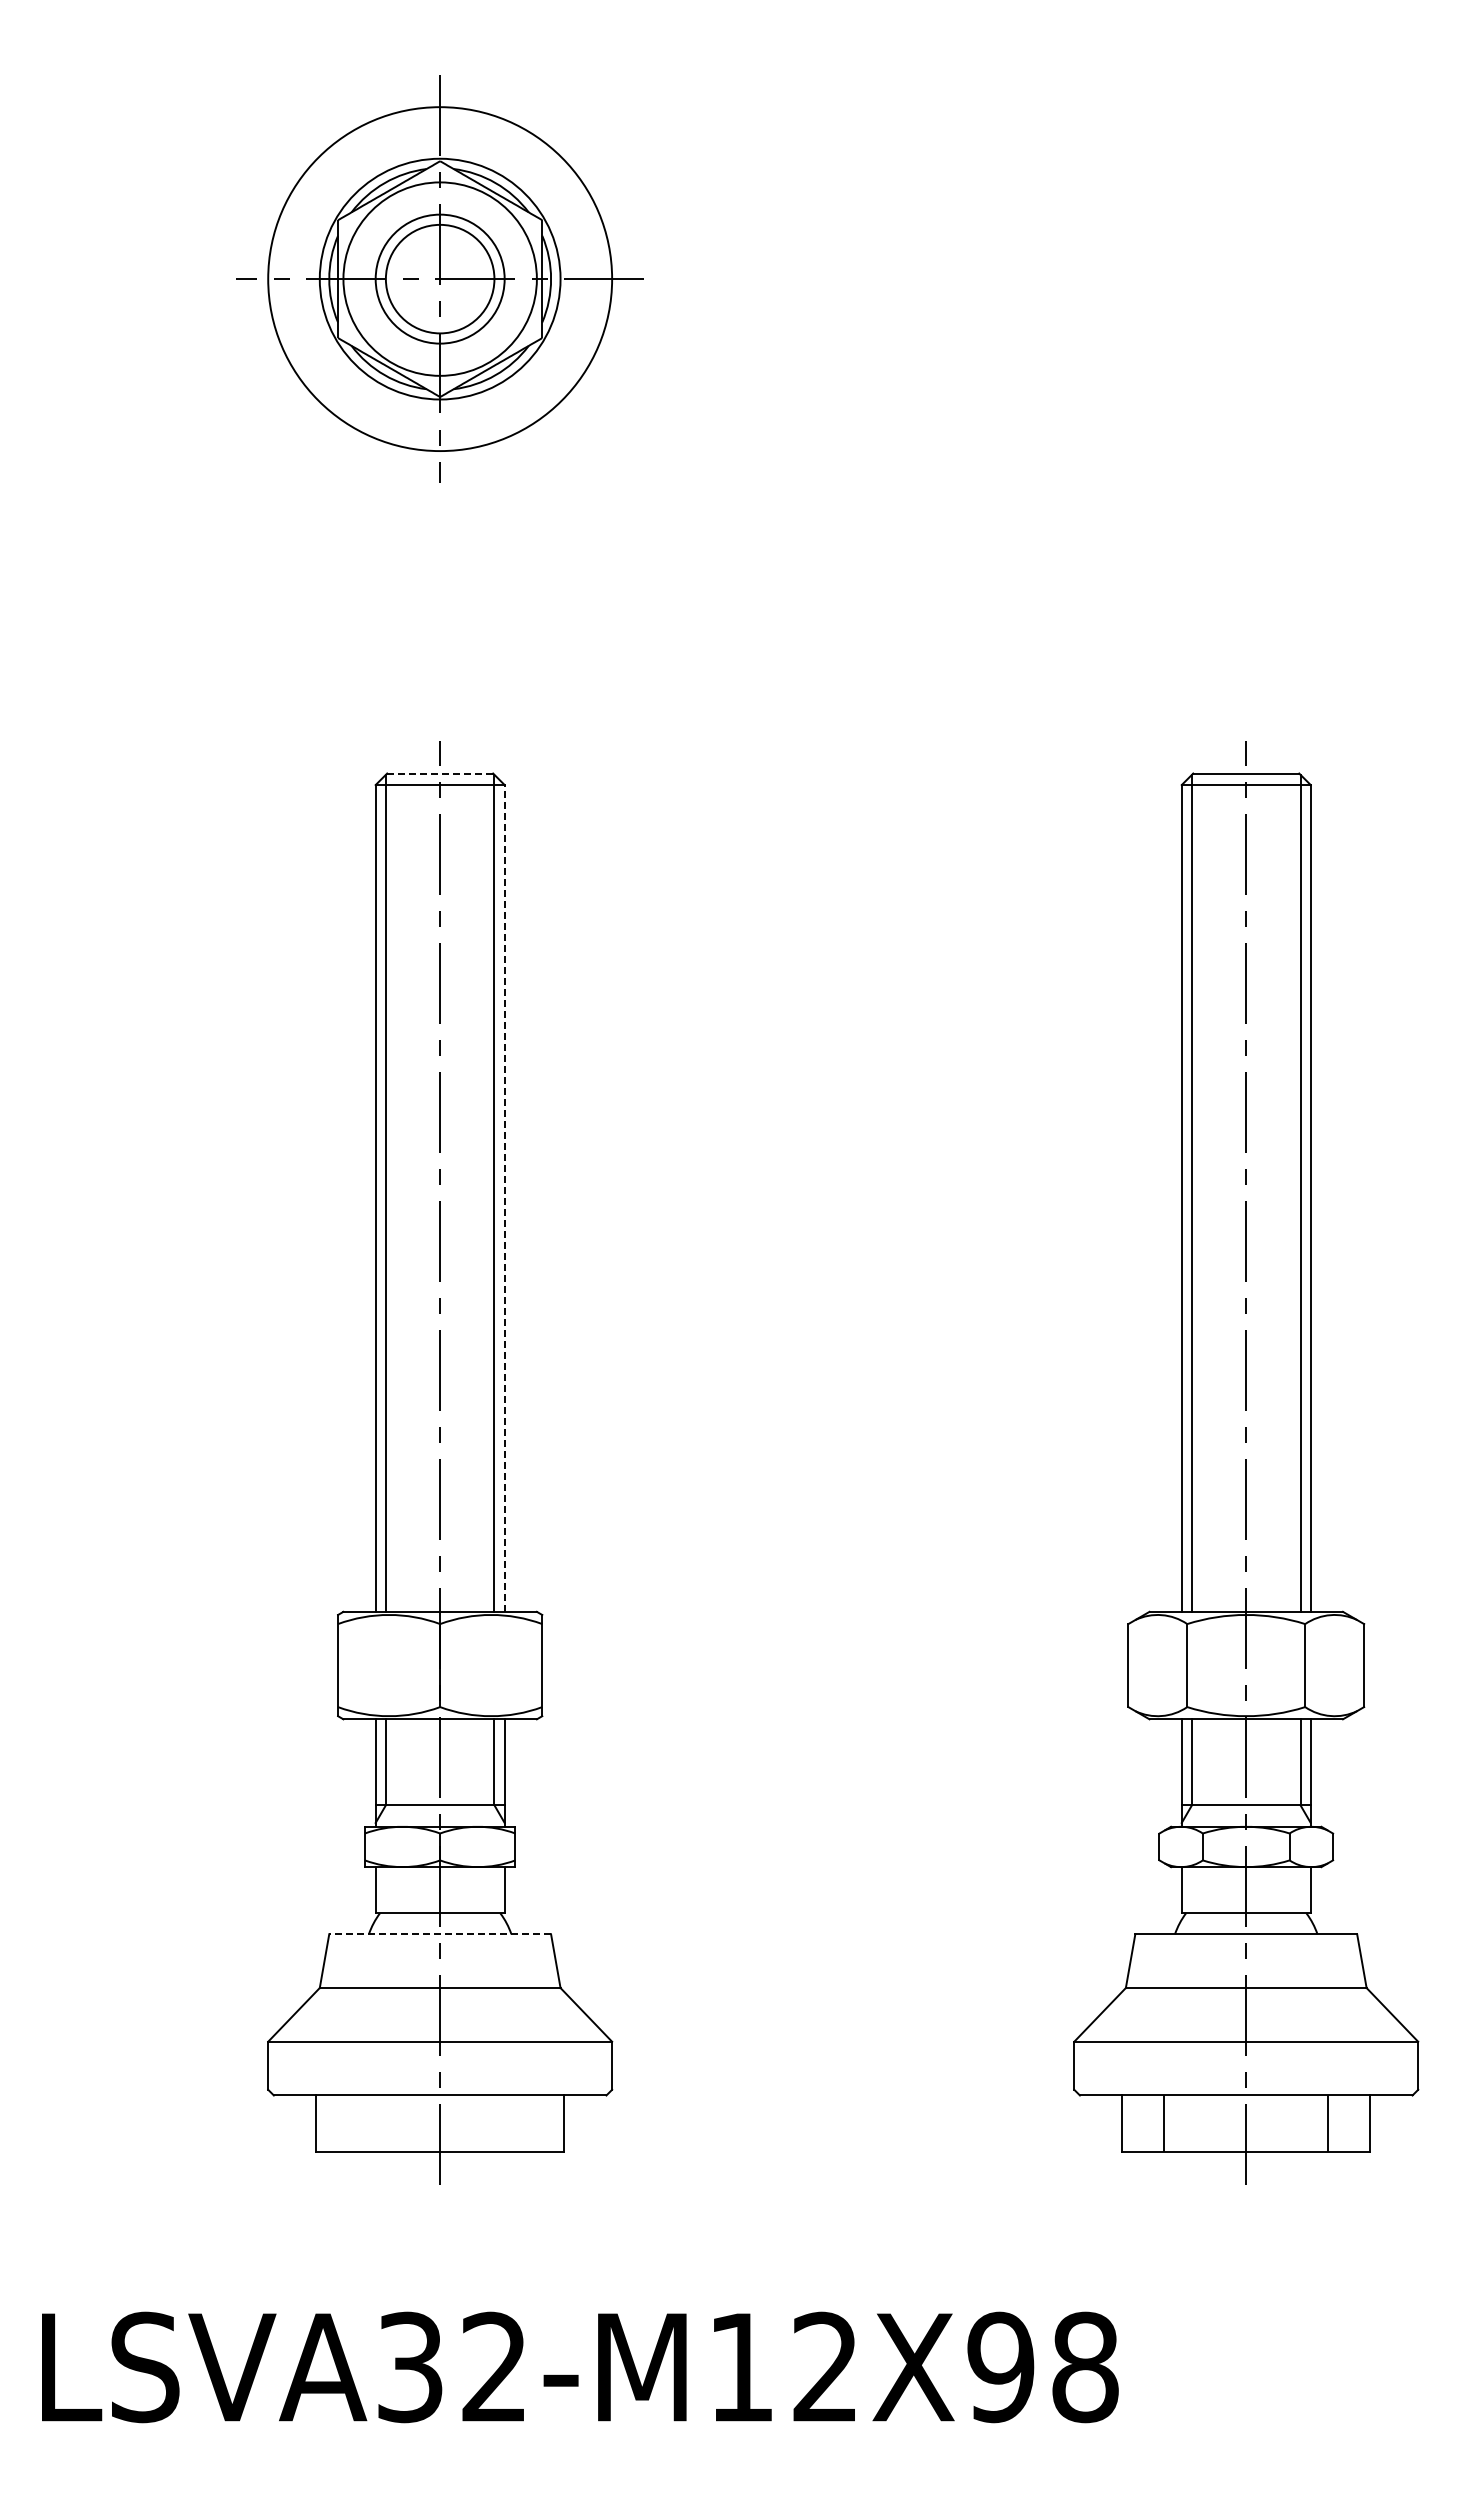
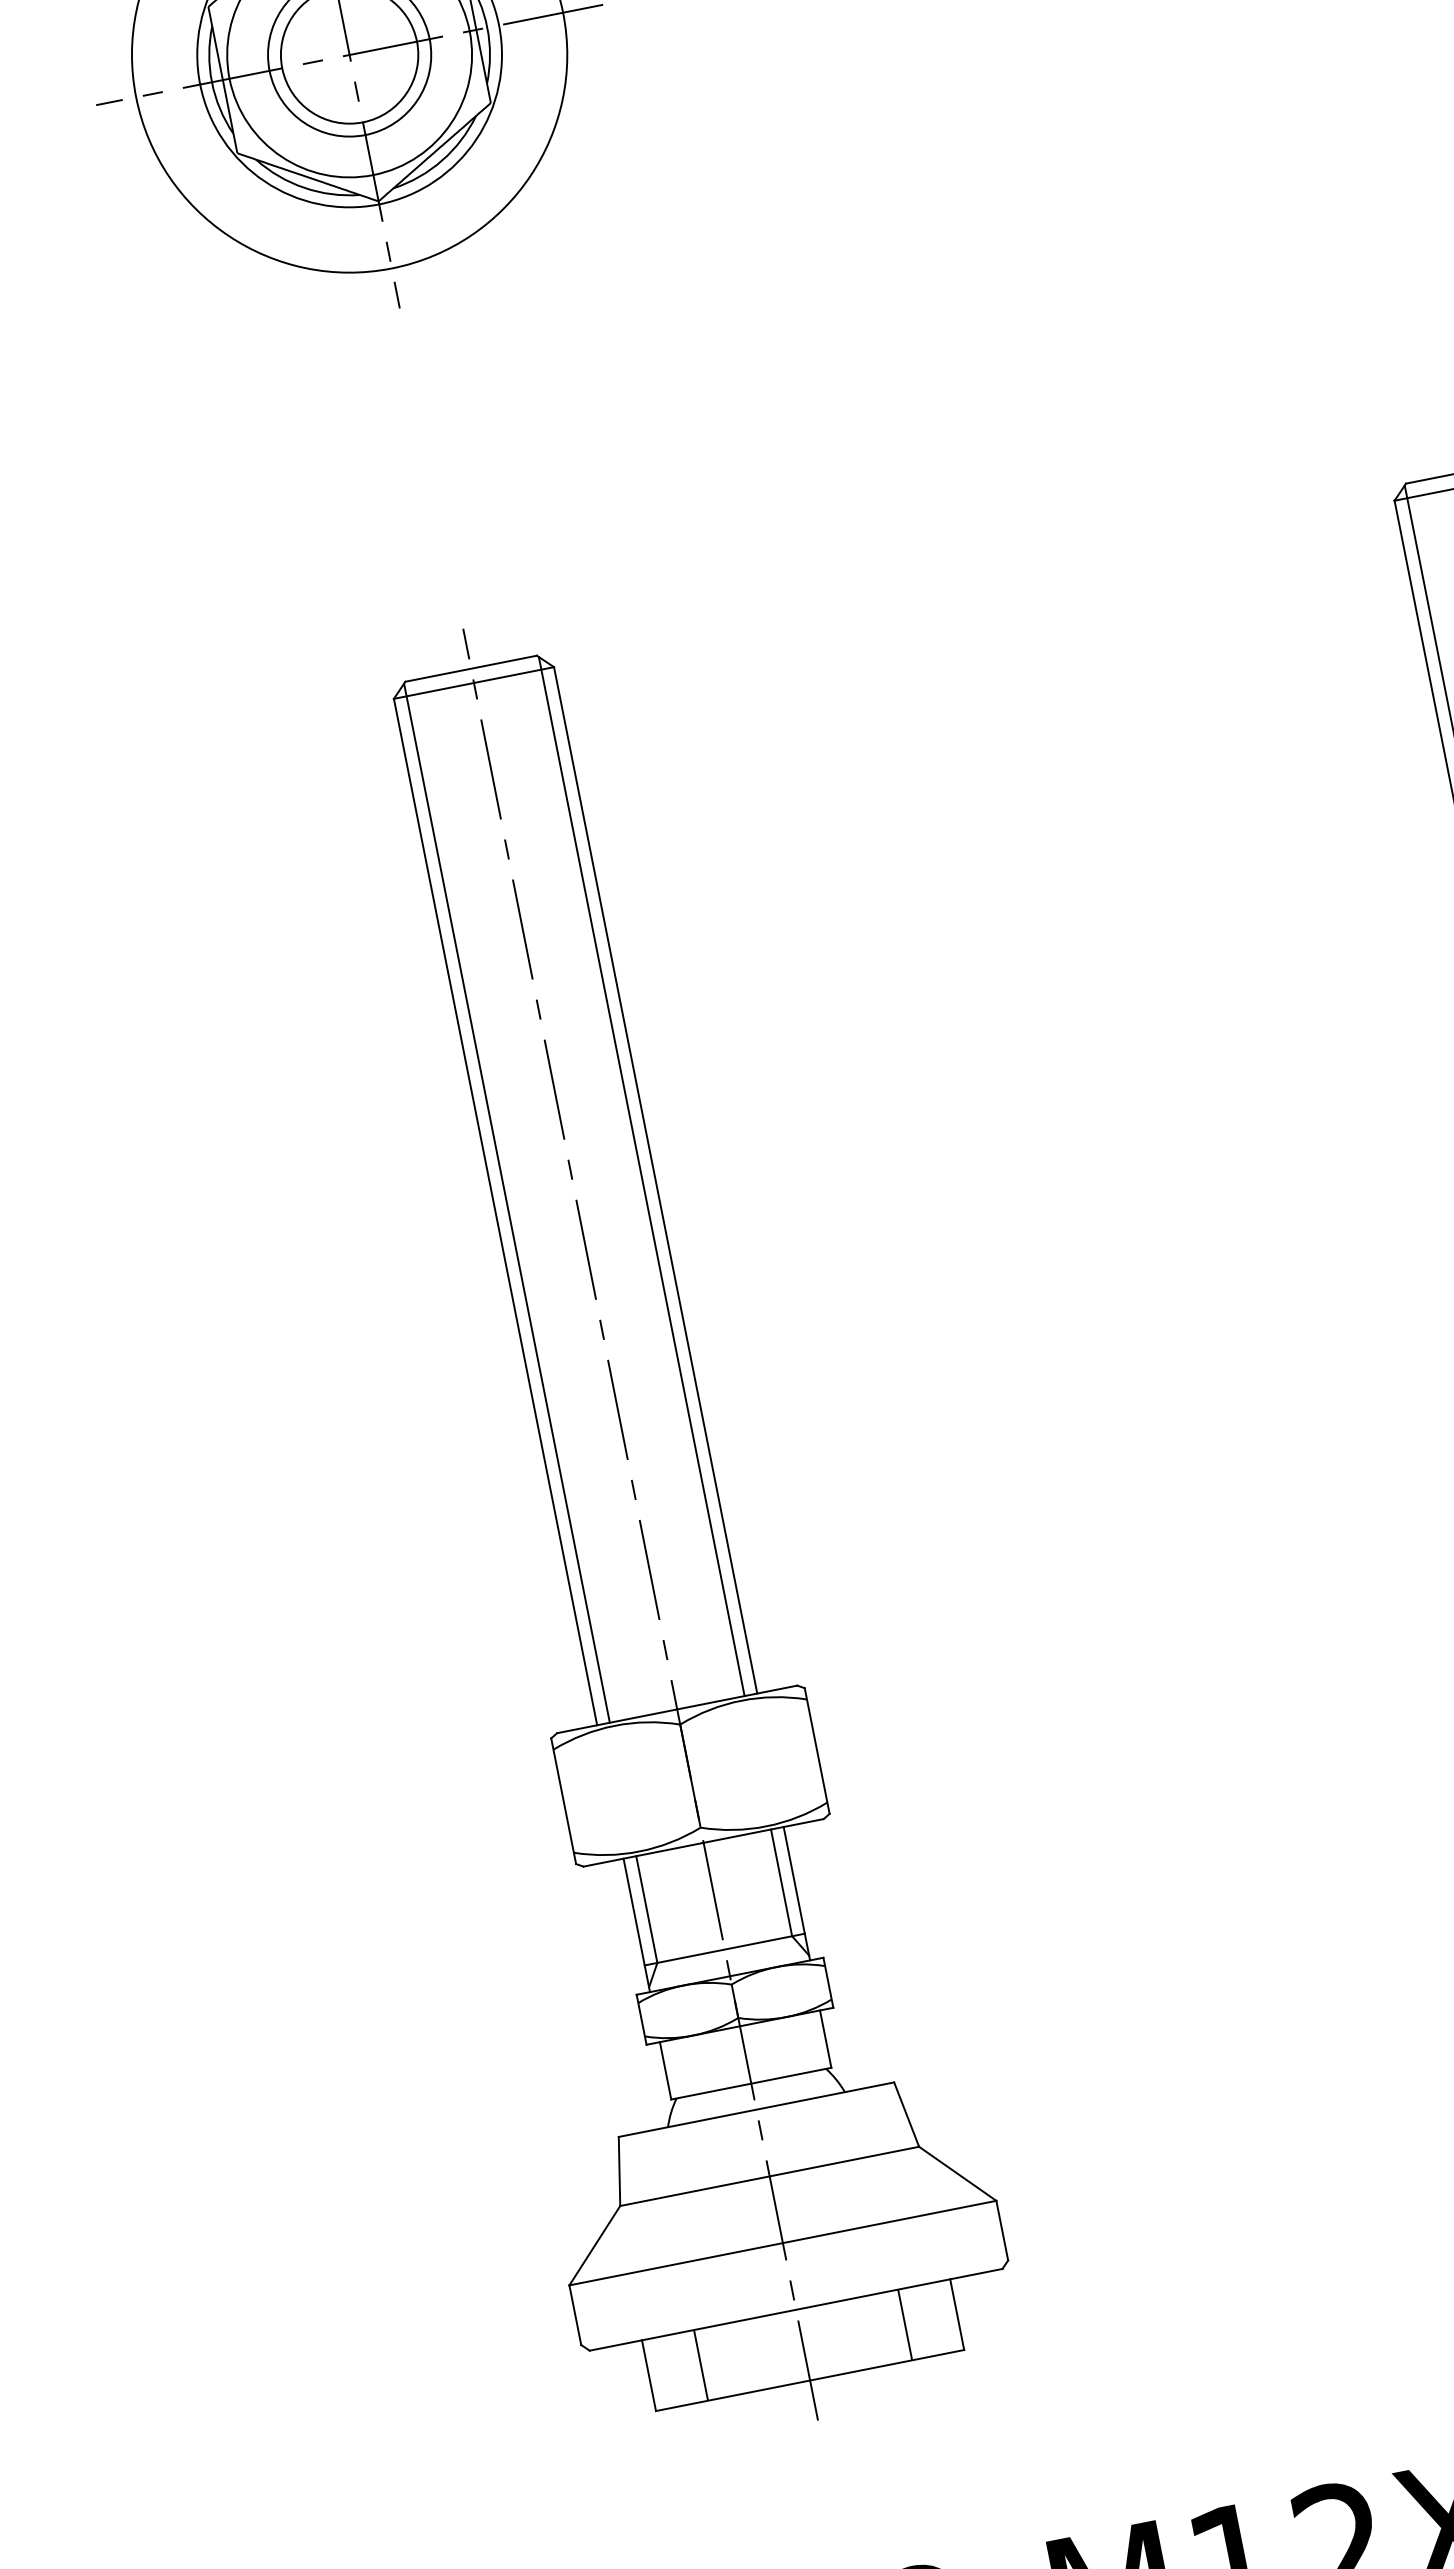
line: (440, 773) -> (471, 668), dashed -> solid
line: (504, 1197) -> (655, 1179), dashed -> solid
line: (440, 1934) -> (756, 2109), dashed -> solid
line: (357, 2123) -> (700, 2364), added
line: (522, 2123) -> (905, 2324), added

